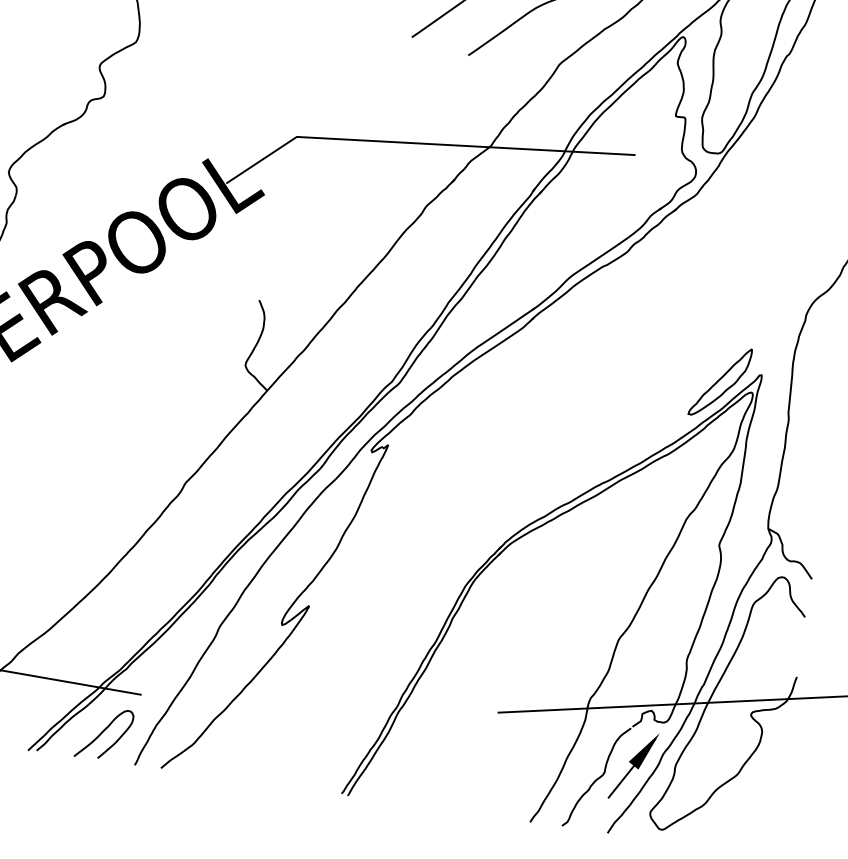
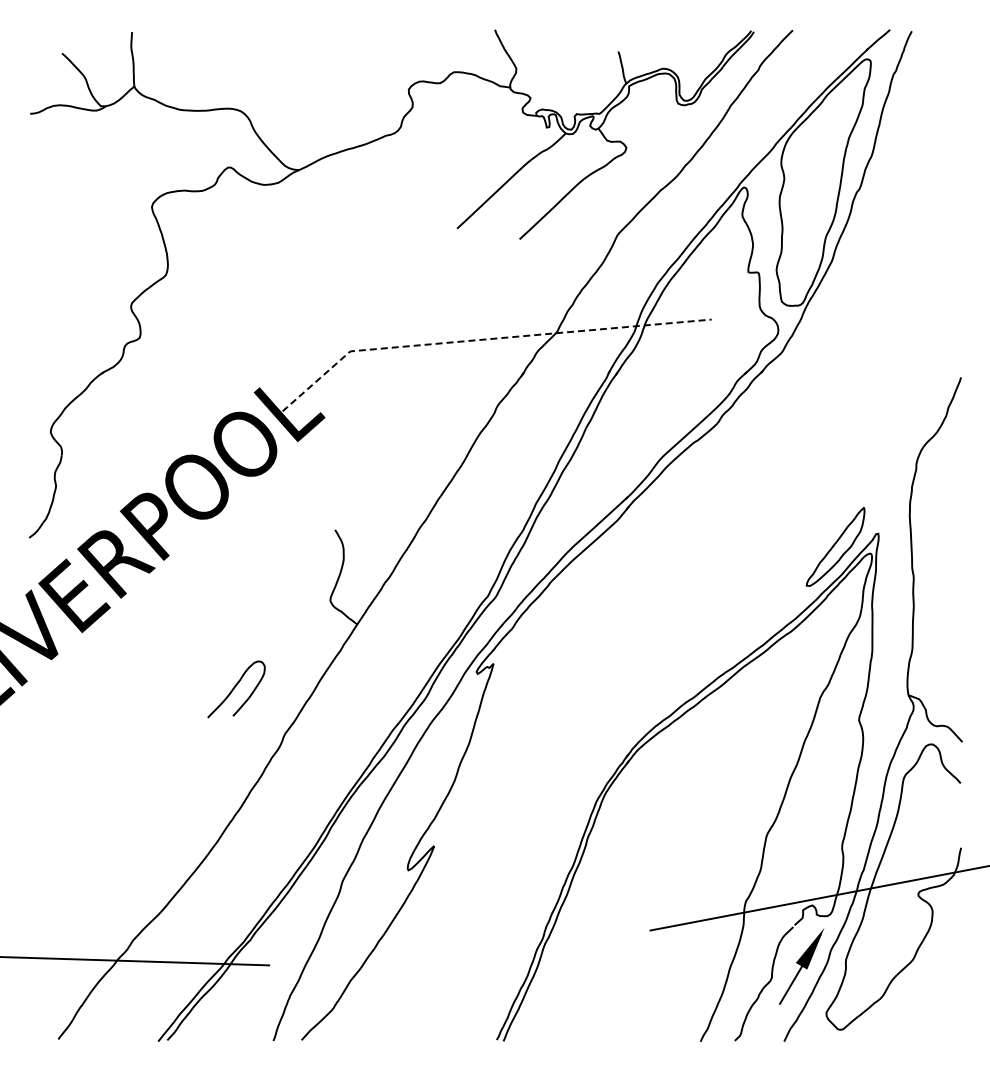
line: (423, 143) -> (485, 339), solid -> dashed
curve: (102, 733) -> (234, 689), moved

